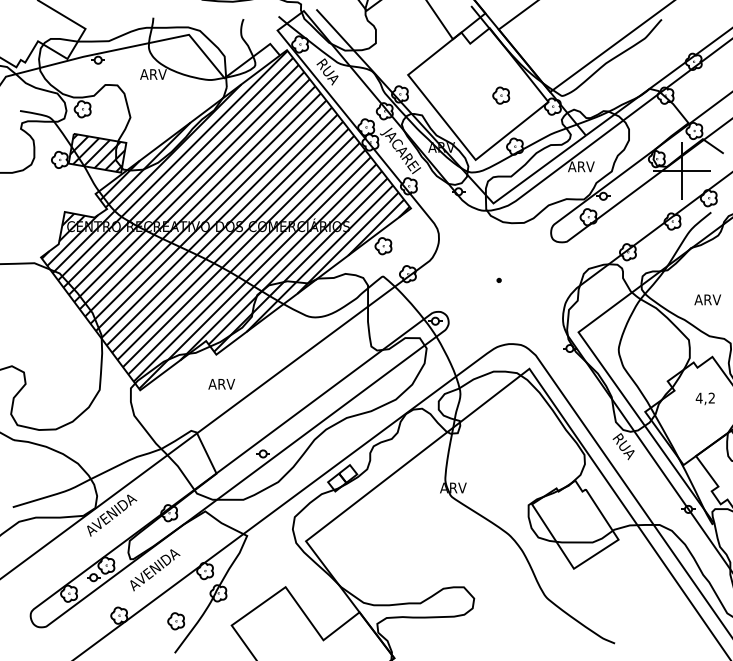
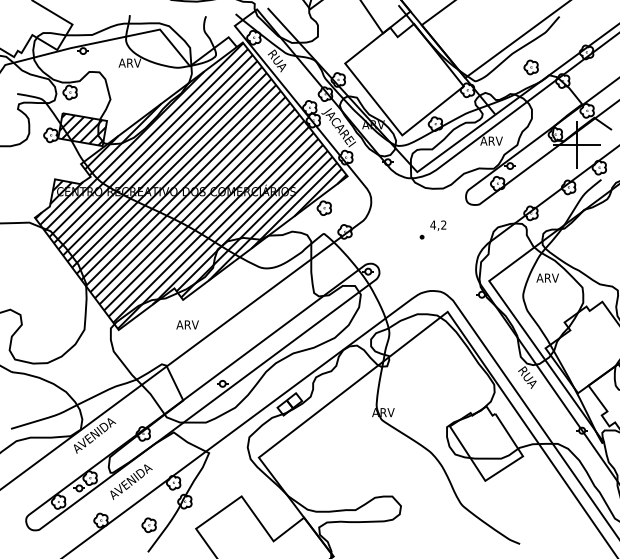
part: (501, 95) -> (531, 67), moved
text: (707, 299) -> (547, 277), moved
text: (704, 398) -> (437, 225), moved

